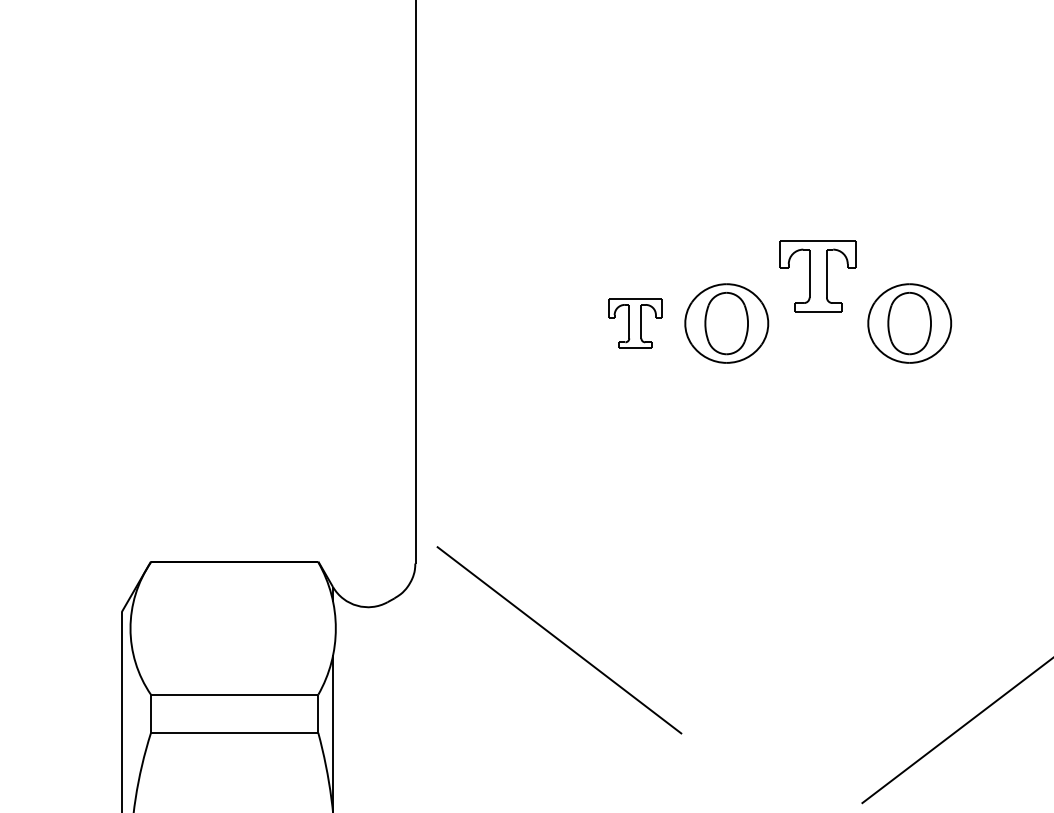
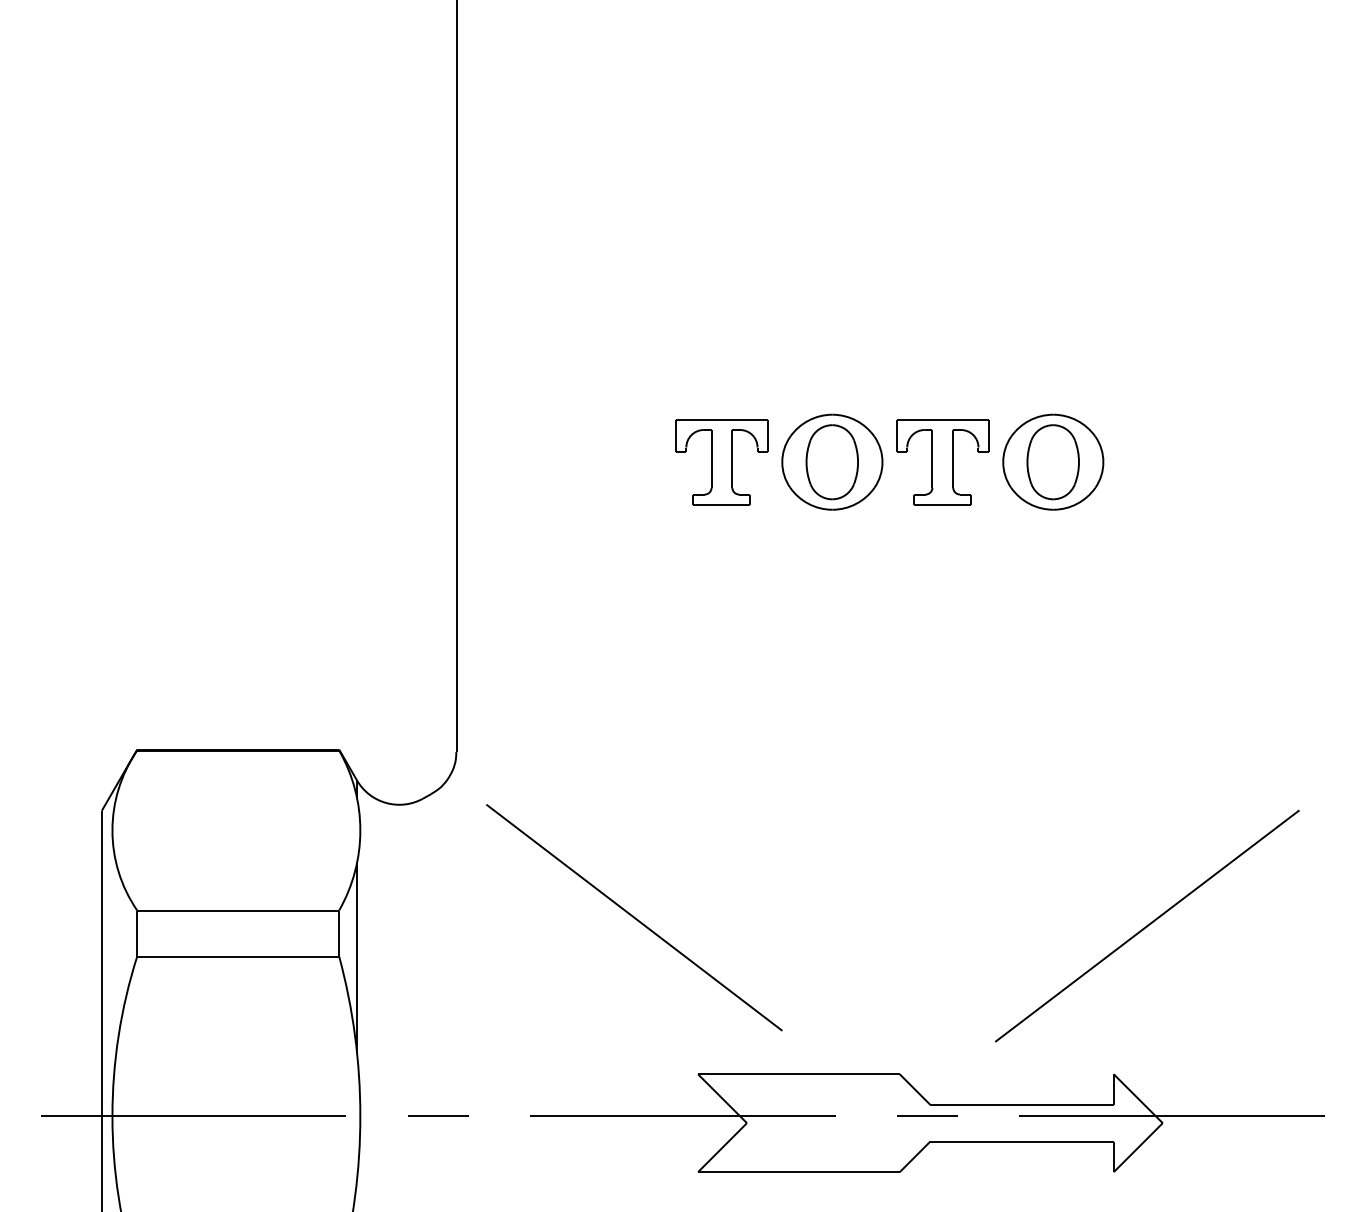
part: (817, 276) -> (942, 462), moved
part: (634, 323) -> (721, 462), size x1.43
line: (559, 640) -> (634, 917), moved

